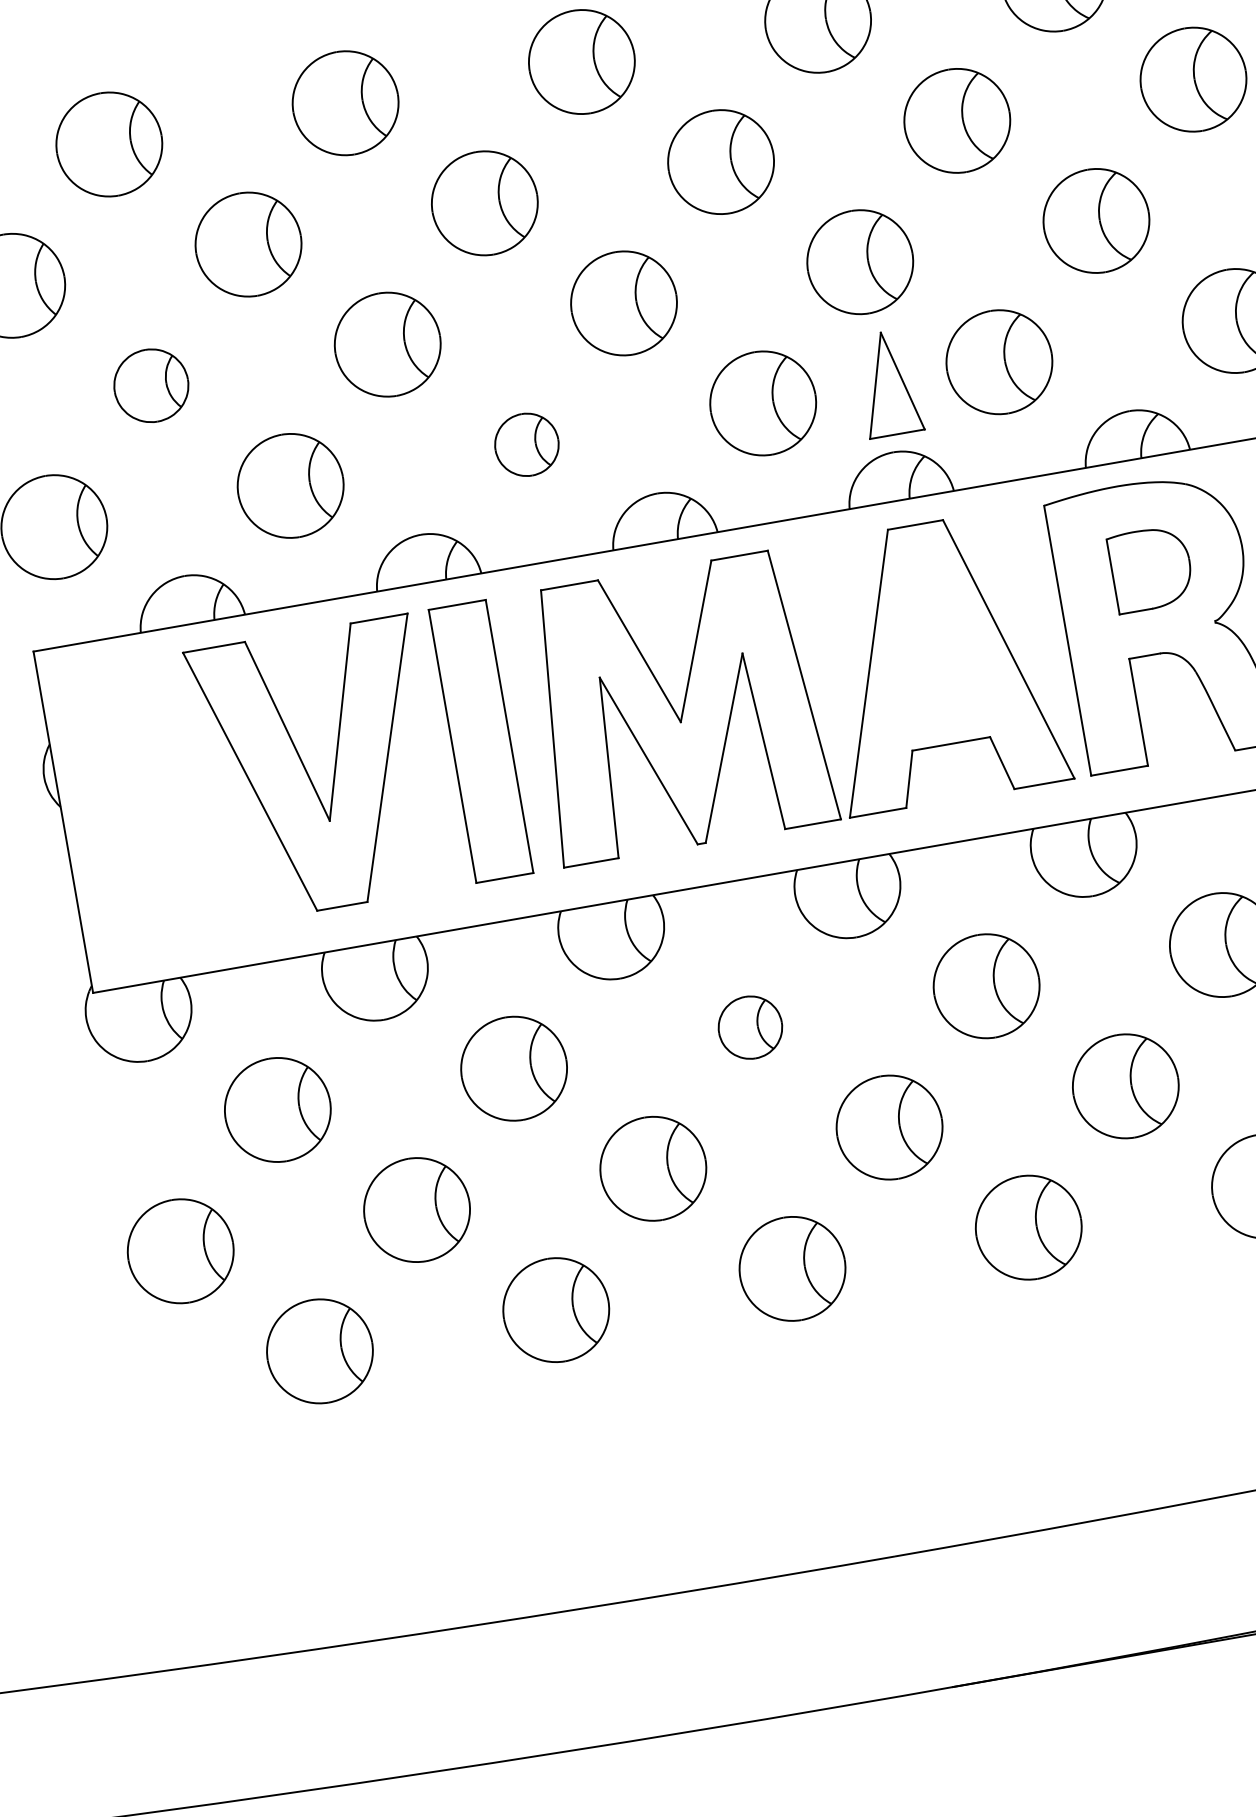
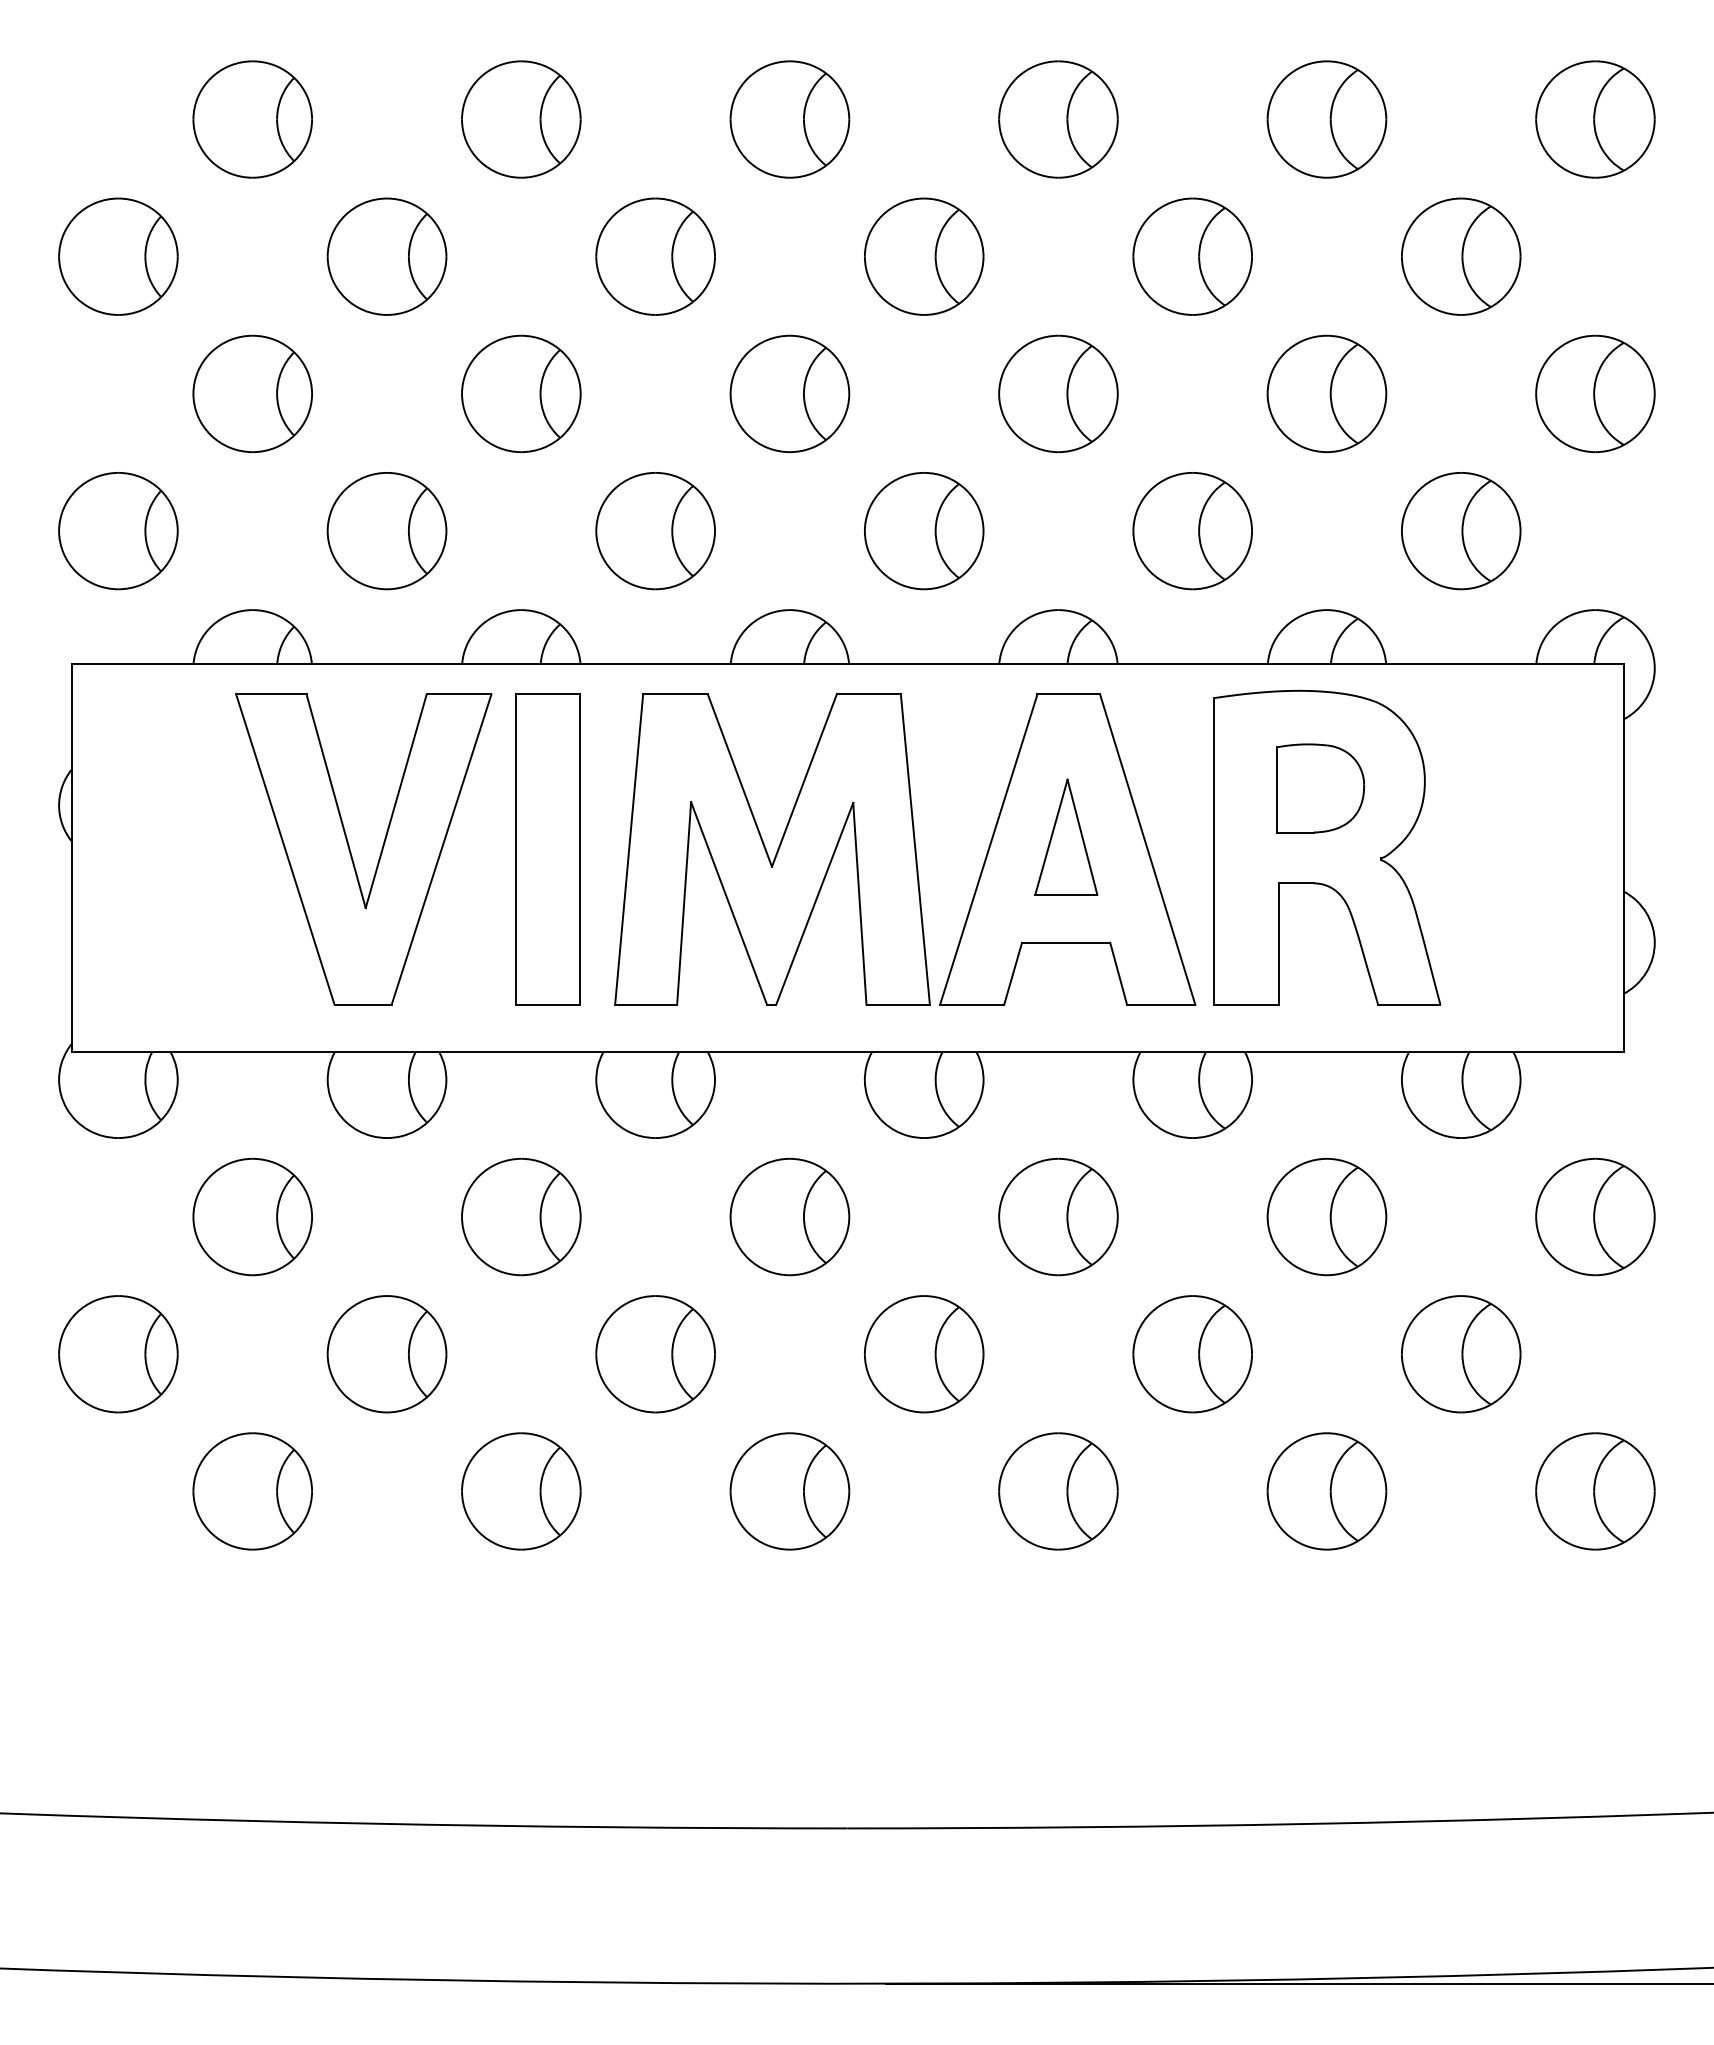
part: (888, 382) -> (1066, 836), moved
part: (151, 385) -> (252, 393), size x1.43
part: (526, 445) -> (655, 531), size x1.67
part: (750, 1027) -> (789, 1217), size x1.67

